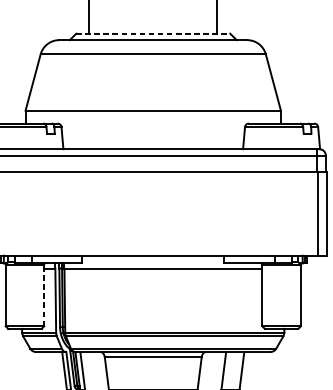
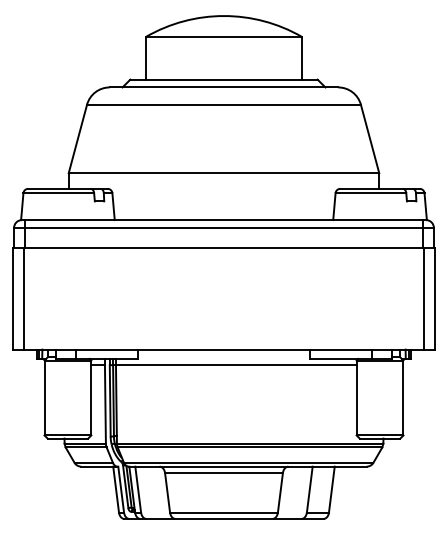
line: (152, 33) -> (223, 79), dashed -> solid
line: (44, 295) -> (91, 397), dashed -> solid

